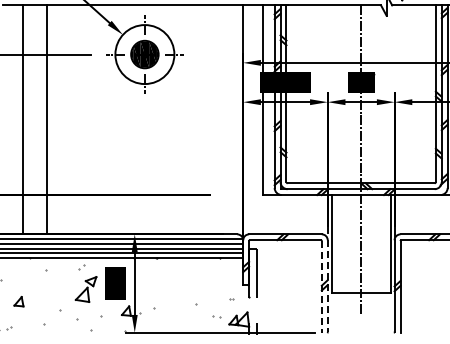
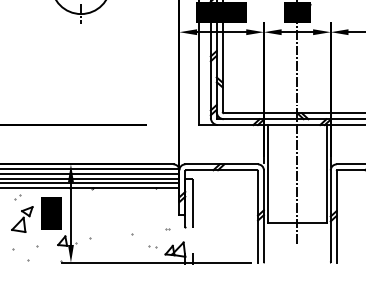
line: (321, 286) -> (257, 216), dashed -> solid
line: (327, 286) -> (263, 216), dashed -> solid

